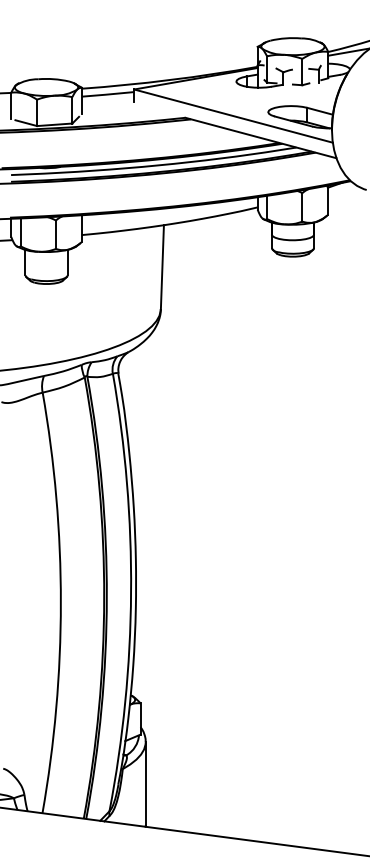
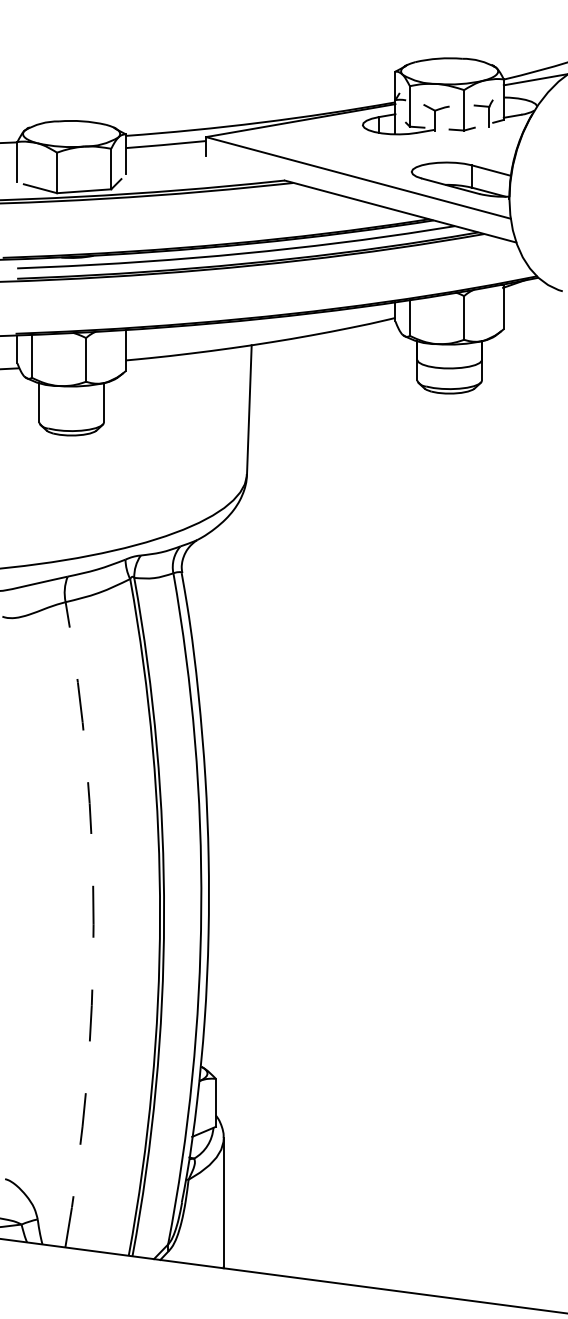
arc: (60, 602) -> (92, 924), solid -> dashed

